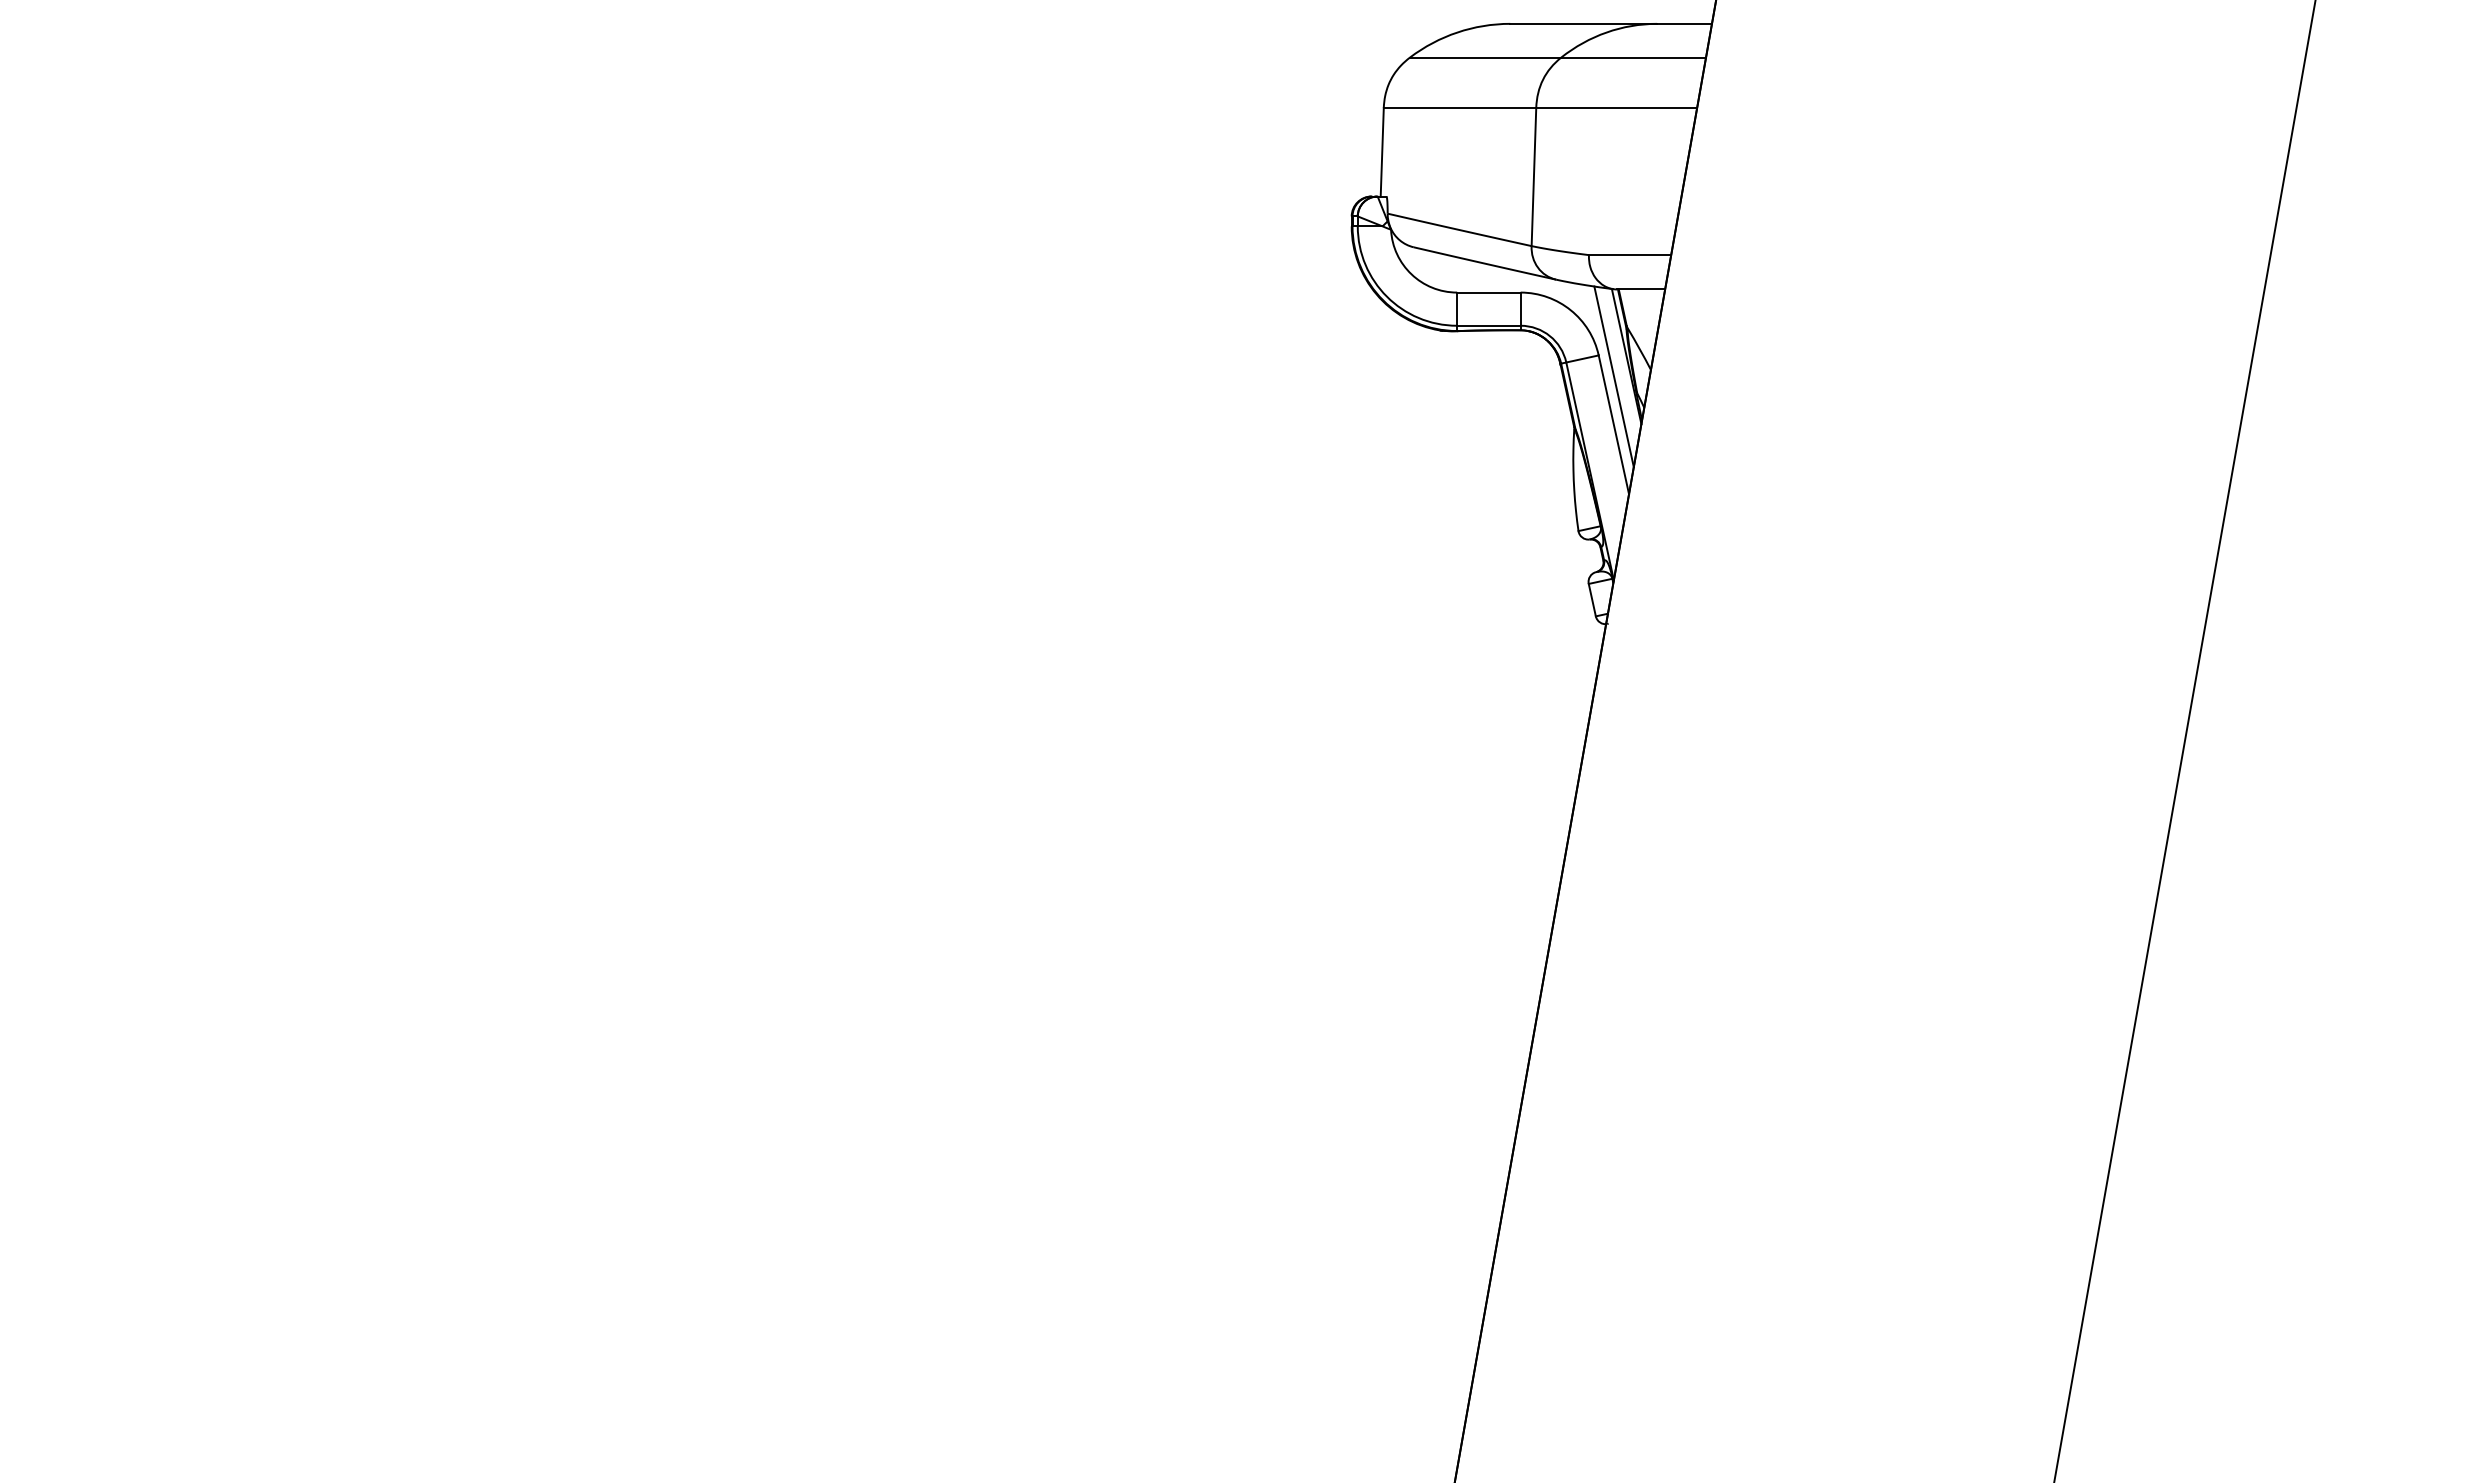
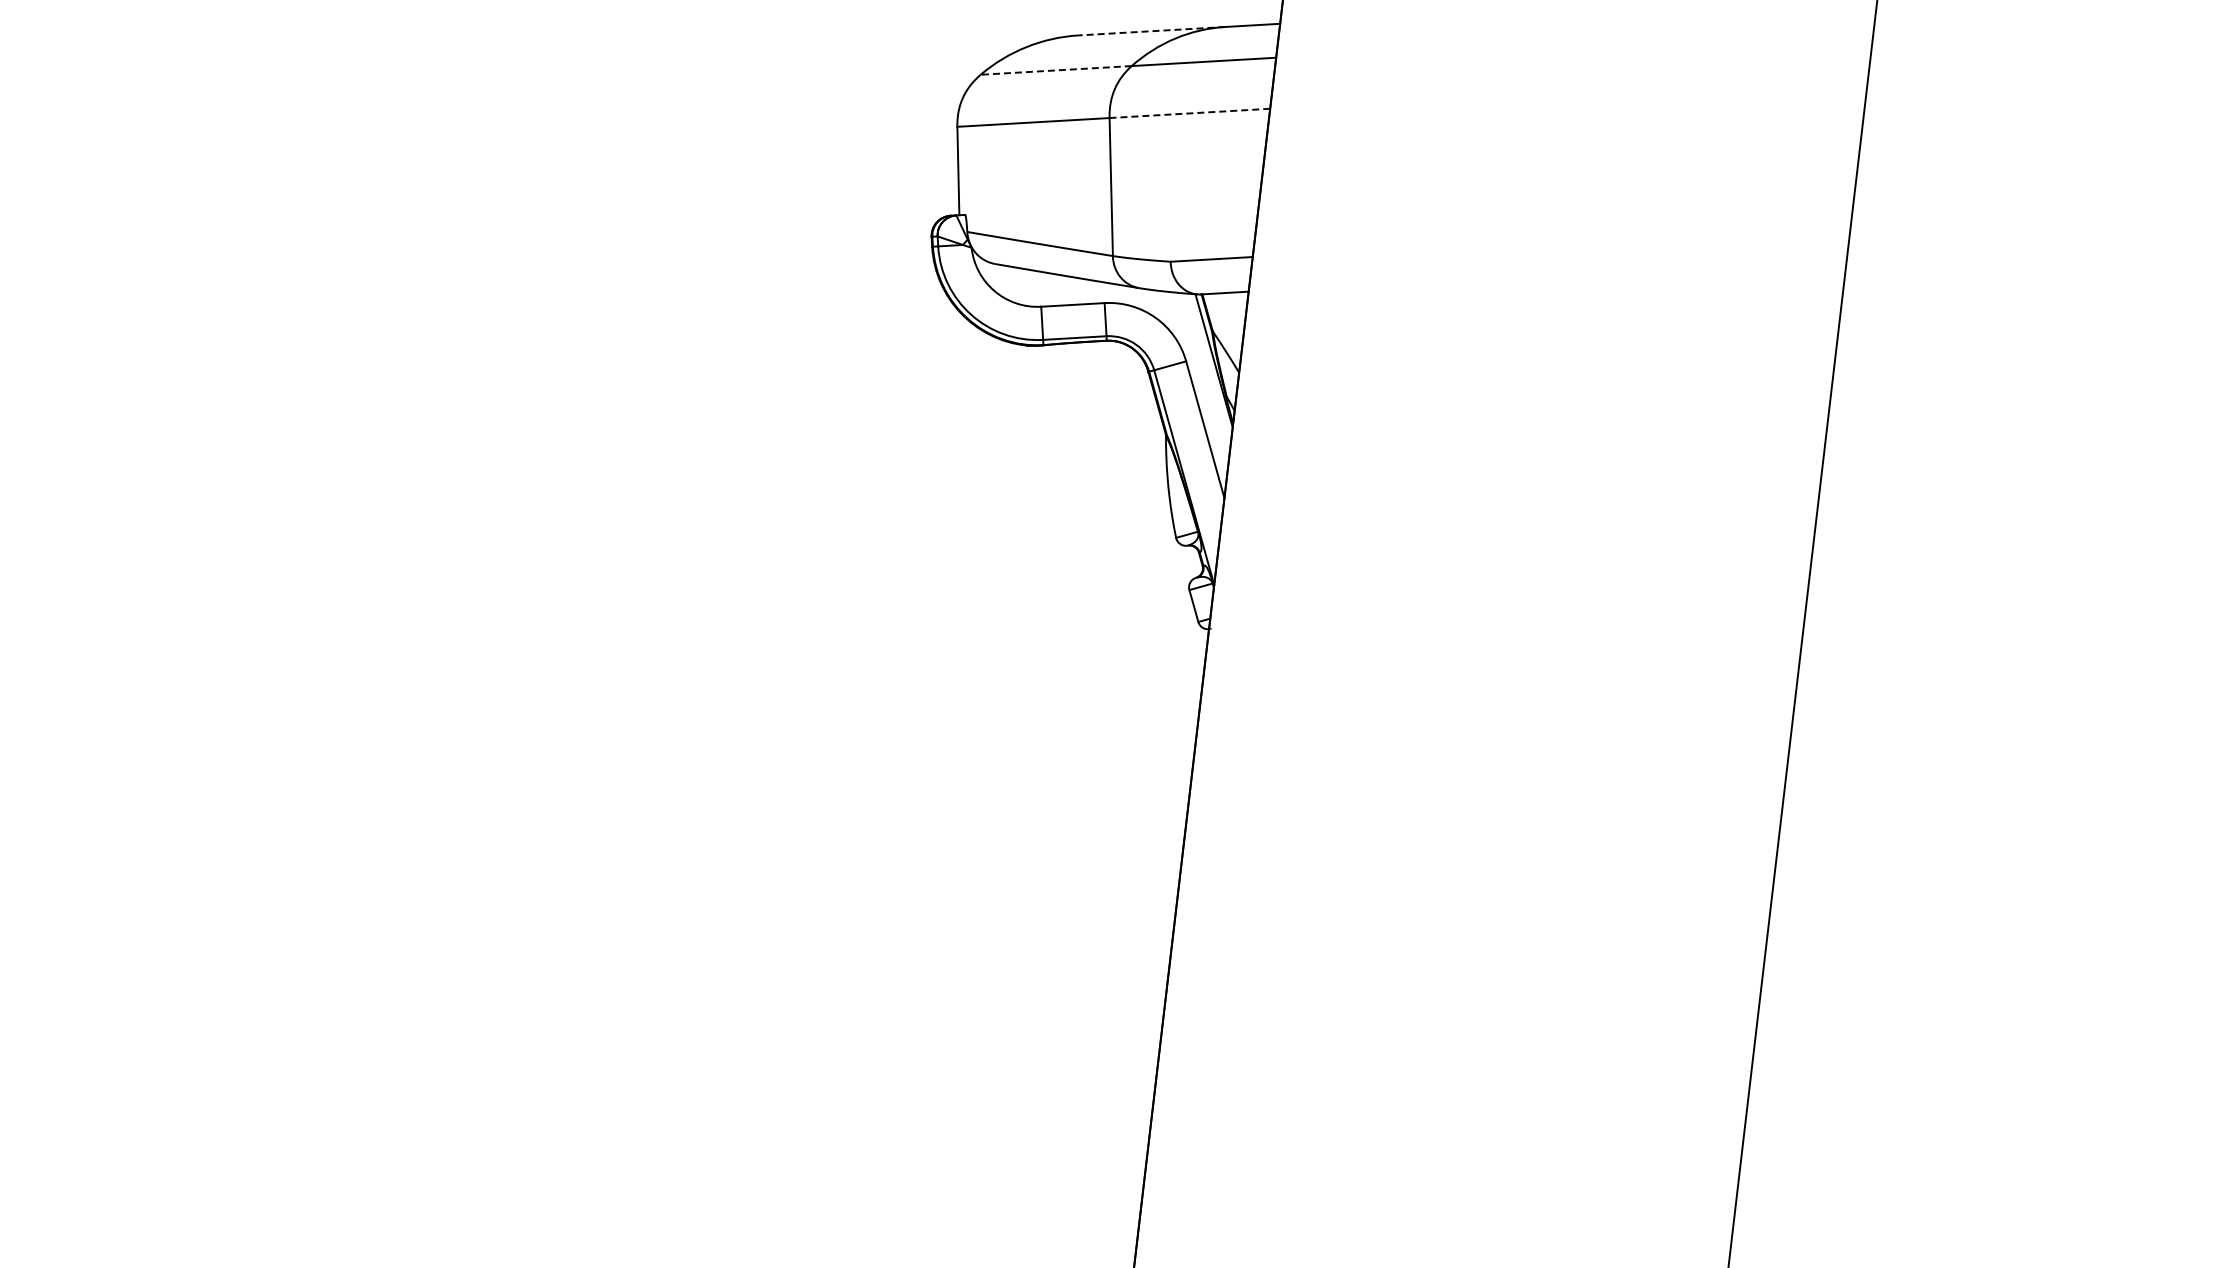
line: (1583, 23) -> (1151, 30), solid -> dashed
line: (1485, 57) -> (1056, 70), solid -> dashed
line: (1616, 108) -> (1189, 113), solid -> dashed
line: (1613, 376) -> (1202, 381), removed

